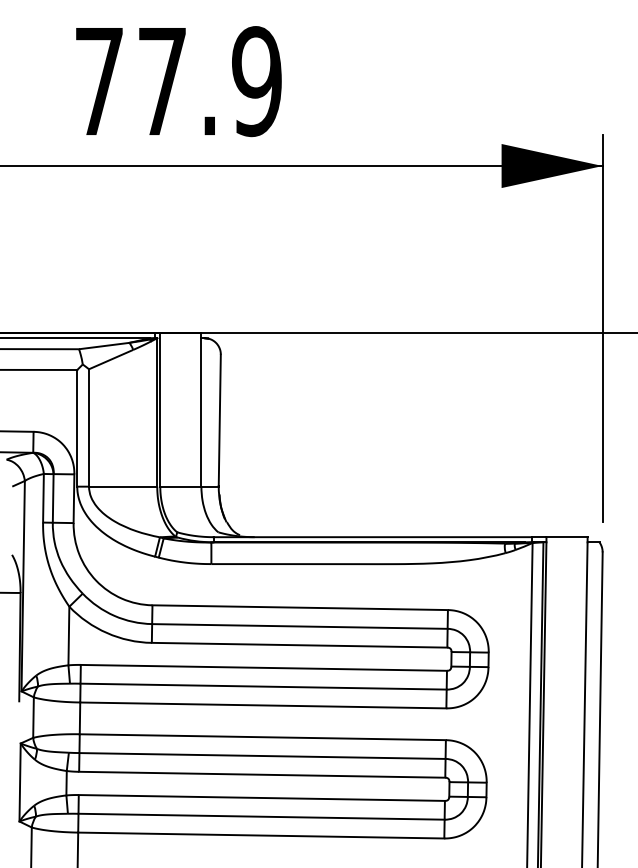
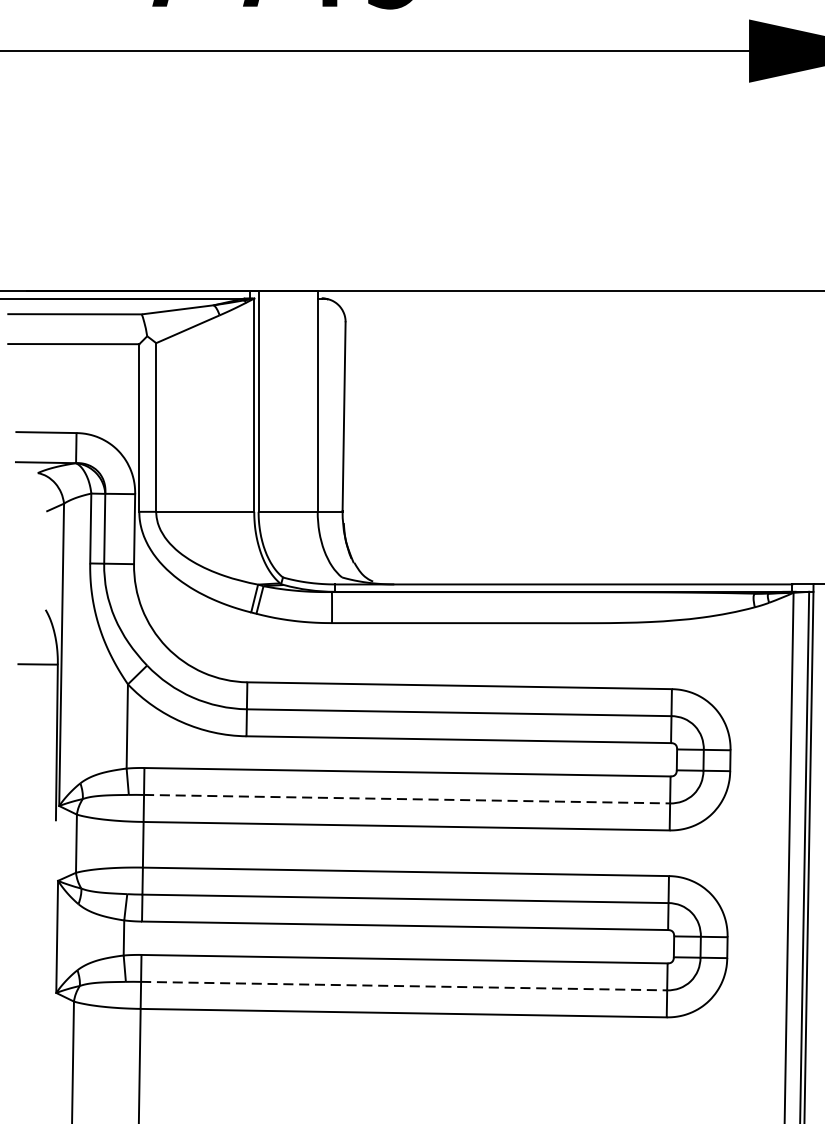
line: (264, 686) -> (408, 798), solid -> dashed
line: (262, 816) -> (405, 985), solid -> dashed

